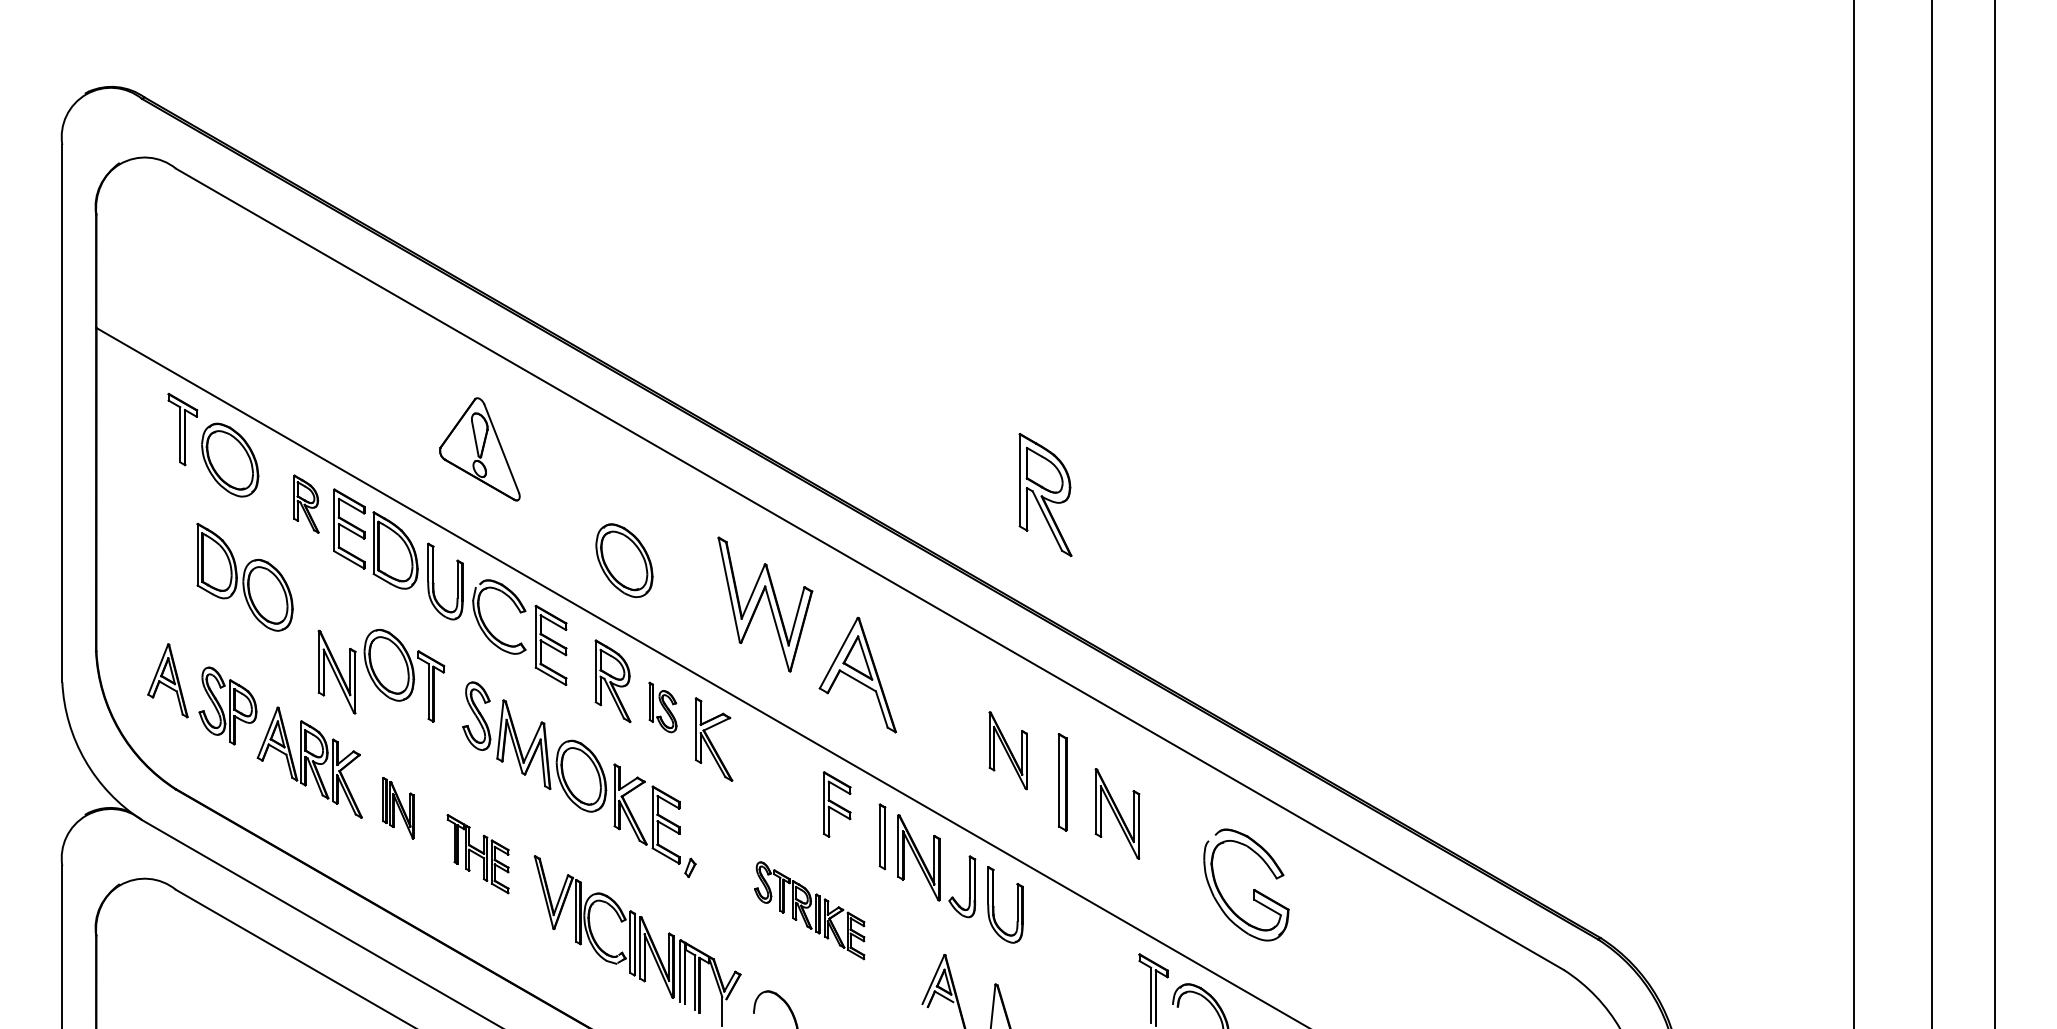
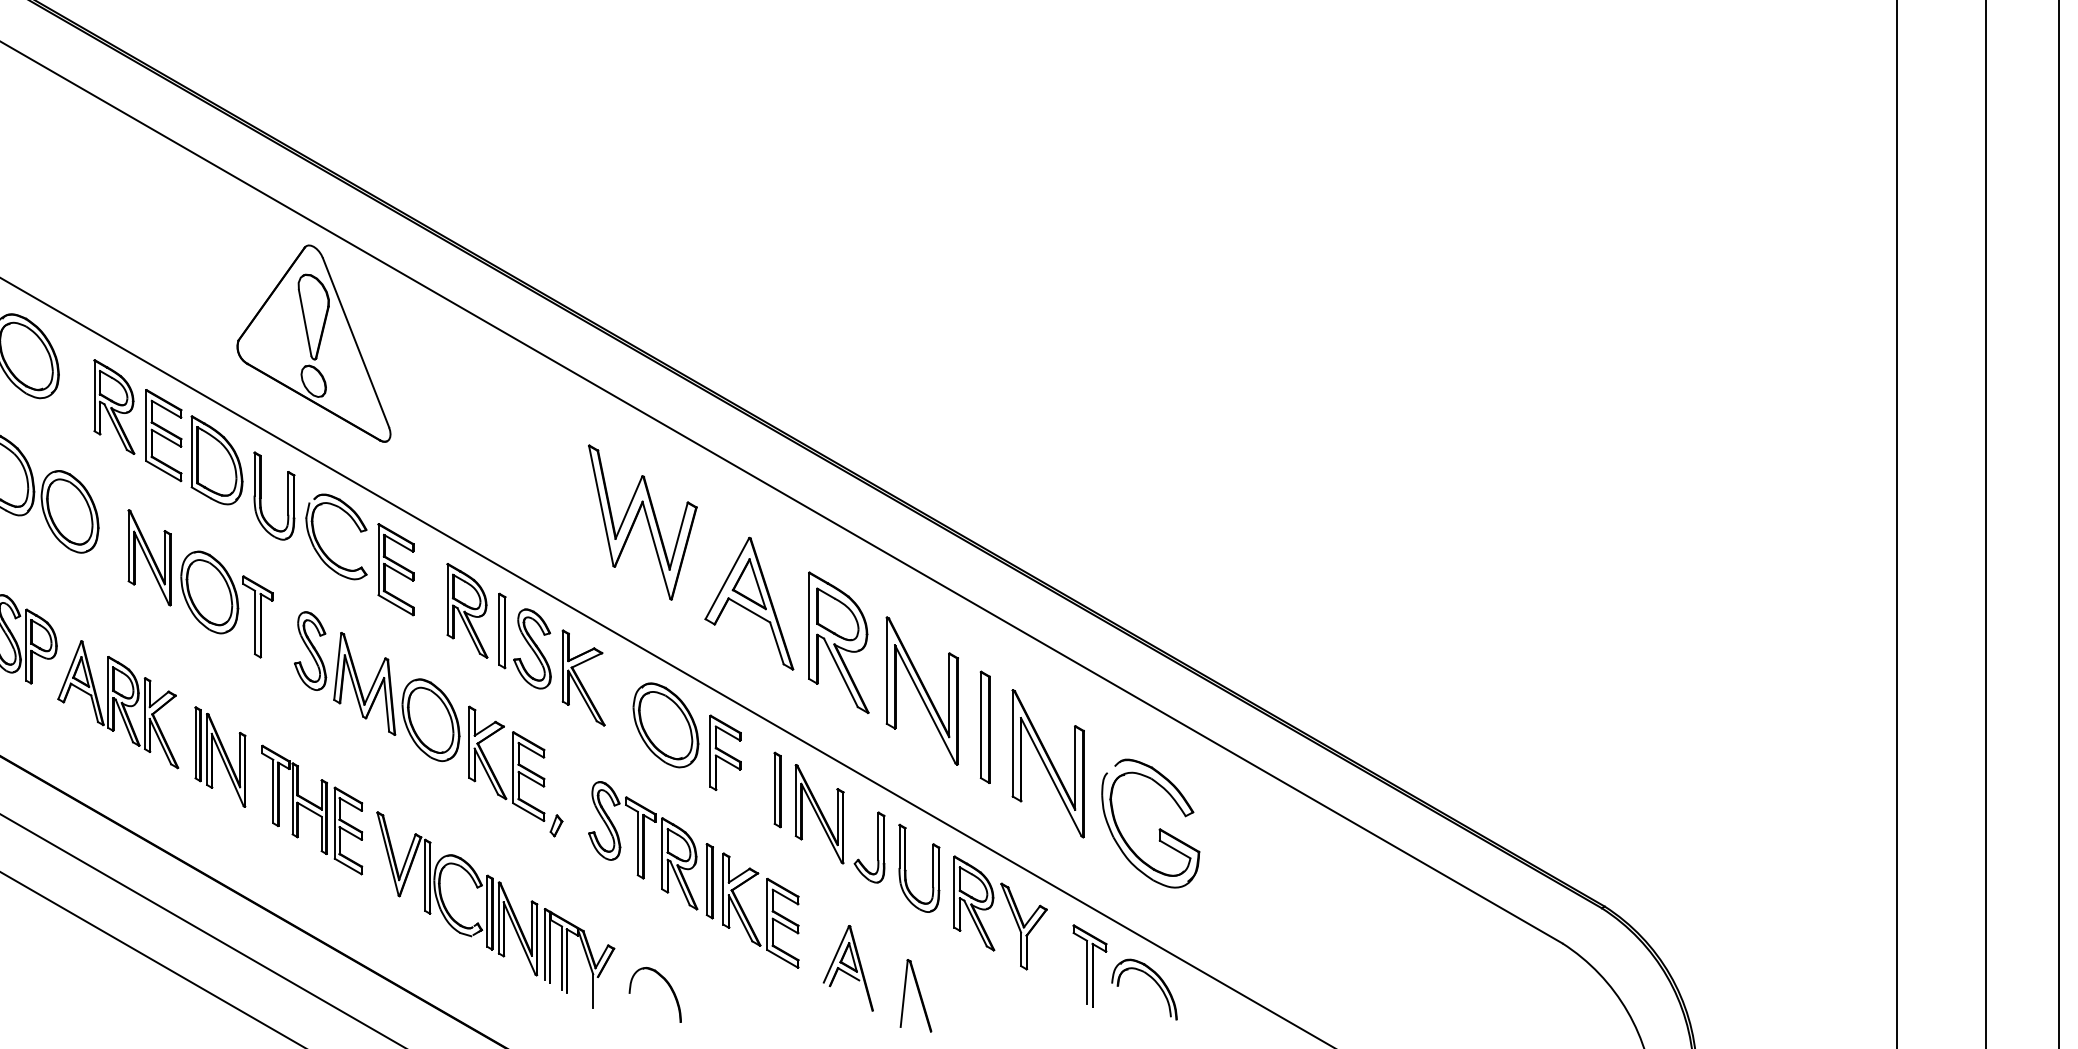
part: (479, 449) -> (313, 343), size x1.67
part: (1045, 494) -> (838, 642), moved
part: (306, 503) -> (114, 406), size x1.43
part: (624, 560) -> (666, 725), moved
part: (336, 671) -> (148, 557), moved
part: (662, 707) -> (524, 641), size x1.67
part: (1008, 750) -> (922, 690), size x1.67
part: (398, 808) -> (220, 757), size x1.43
part: (1117, 813) -> (1048, 763), size x1.43
part: (477, 853) -> (311, 809), size x1.43
part: (1253, 889) -> (1158, 828), moved
part: (809, 910) -> (693, 874), size x1.67
part: (1069, 937) -> (993, 905), added

